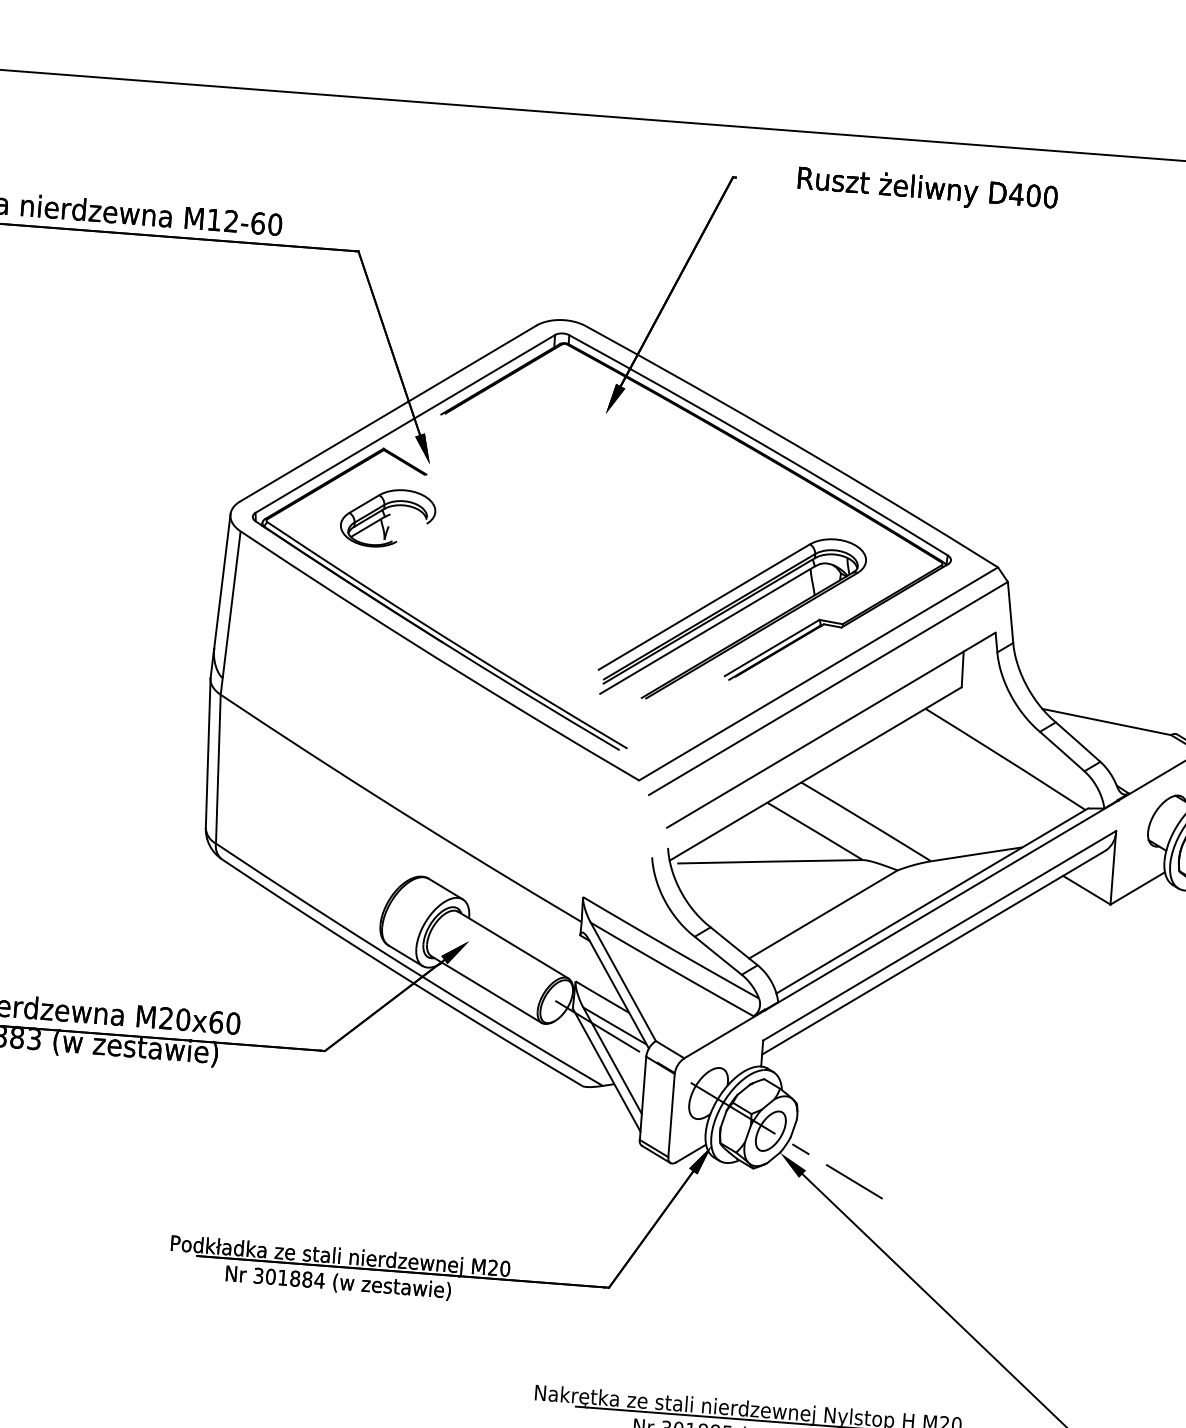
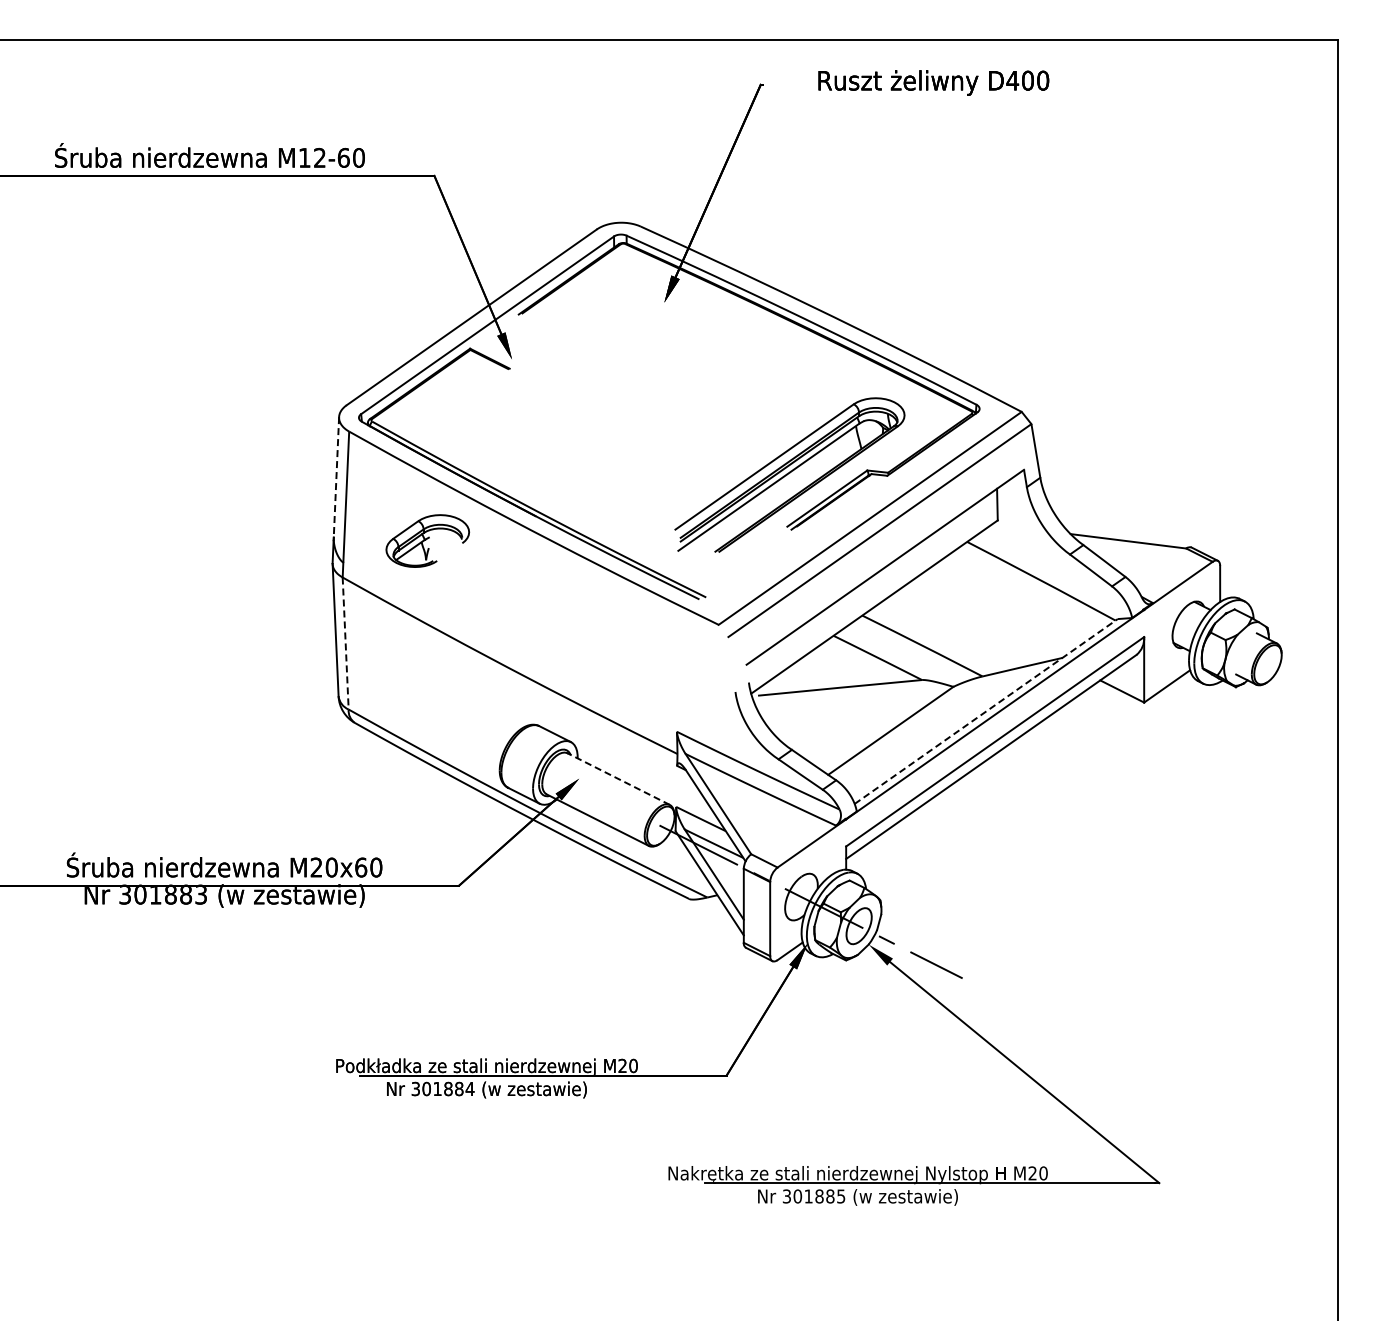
part: (387, 517) -> (427, 540), moved
line: (222, 581) -> (336, 477), solid -> dashed
line: (218, 769) -> (345, 643), solid -> dashed
line: (932, 900) -> (986, 711), solid -> dashed
line: (513, 944) -> (618, 778), solid -> dashed

